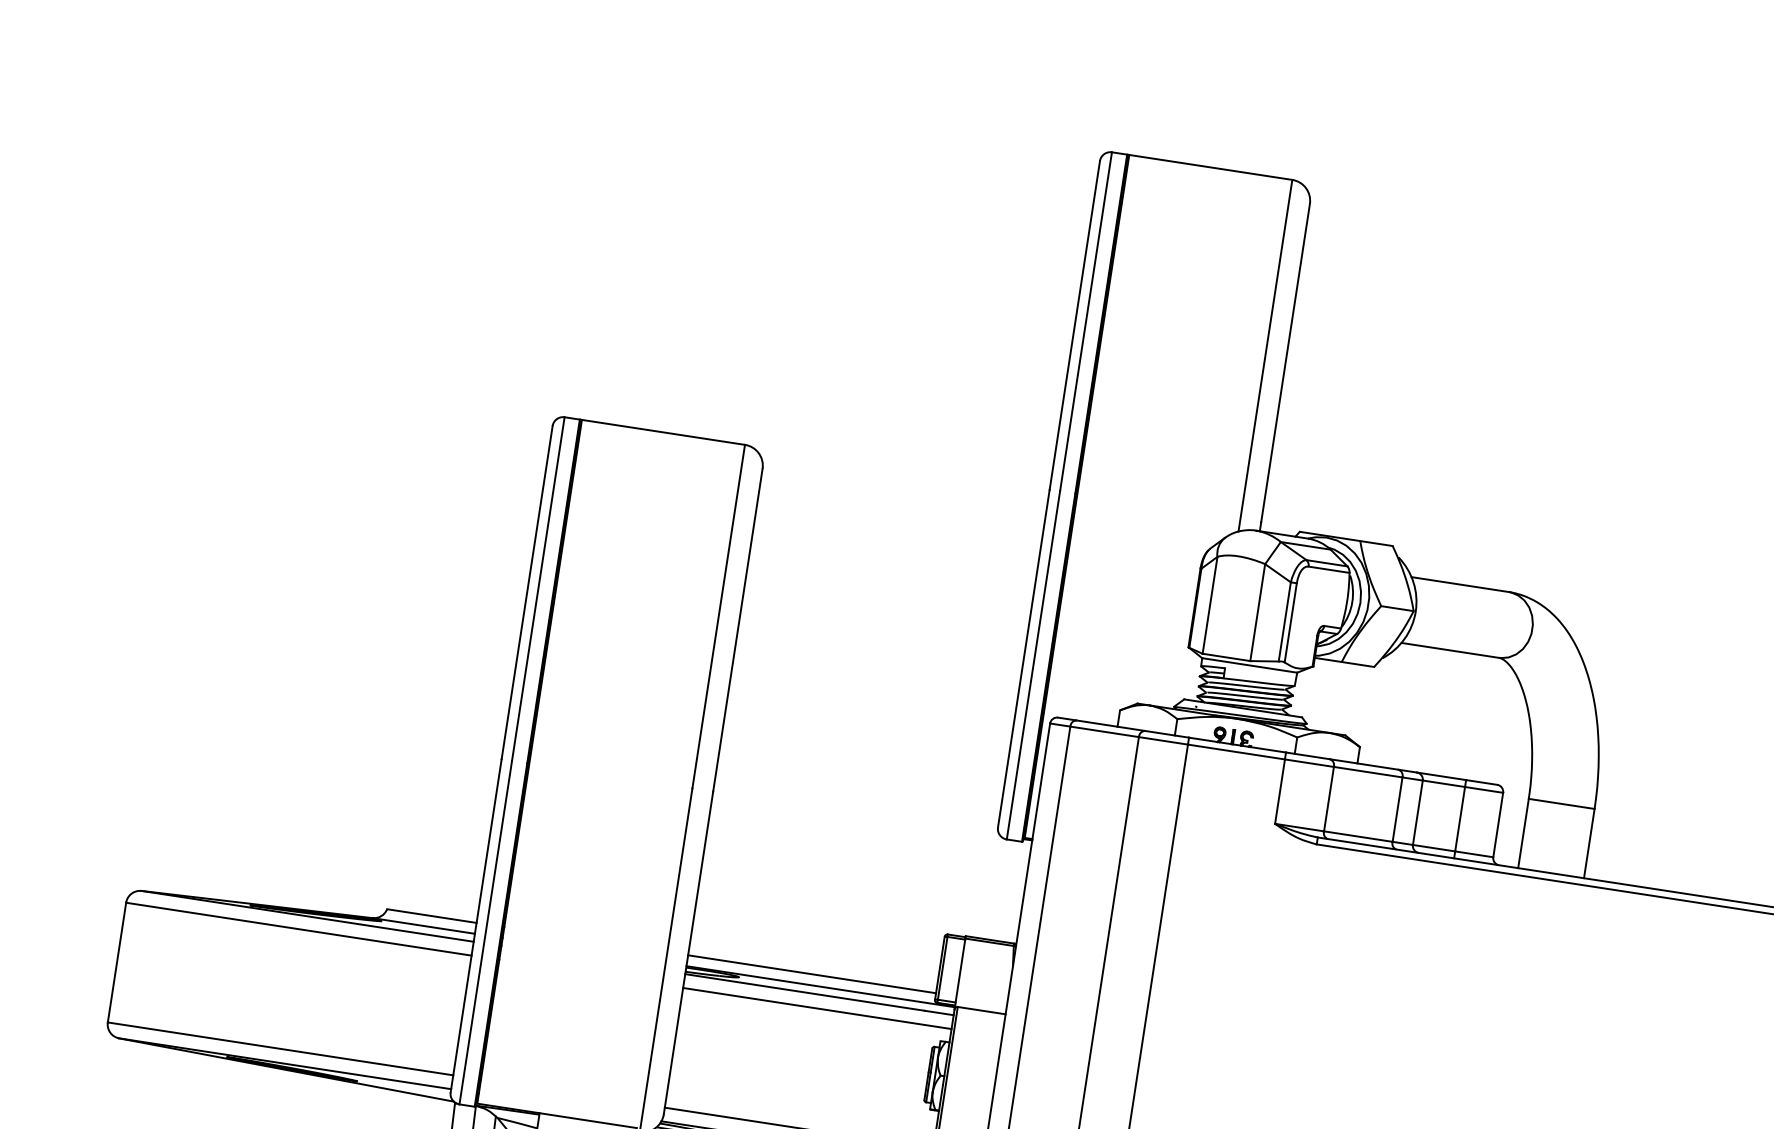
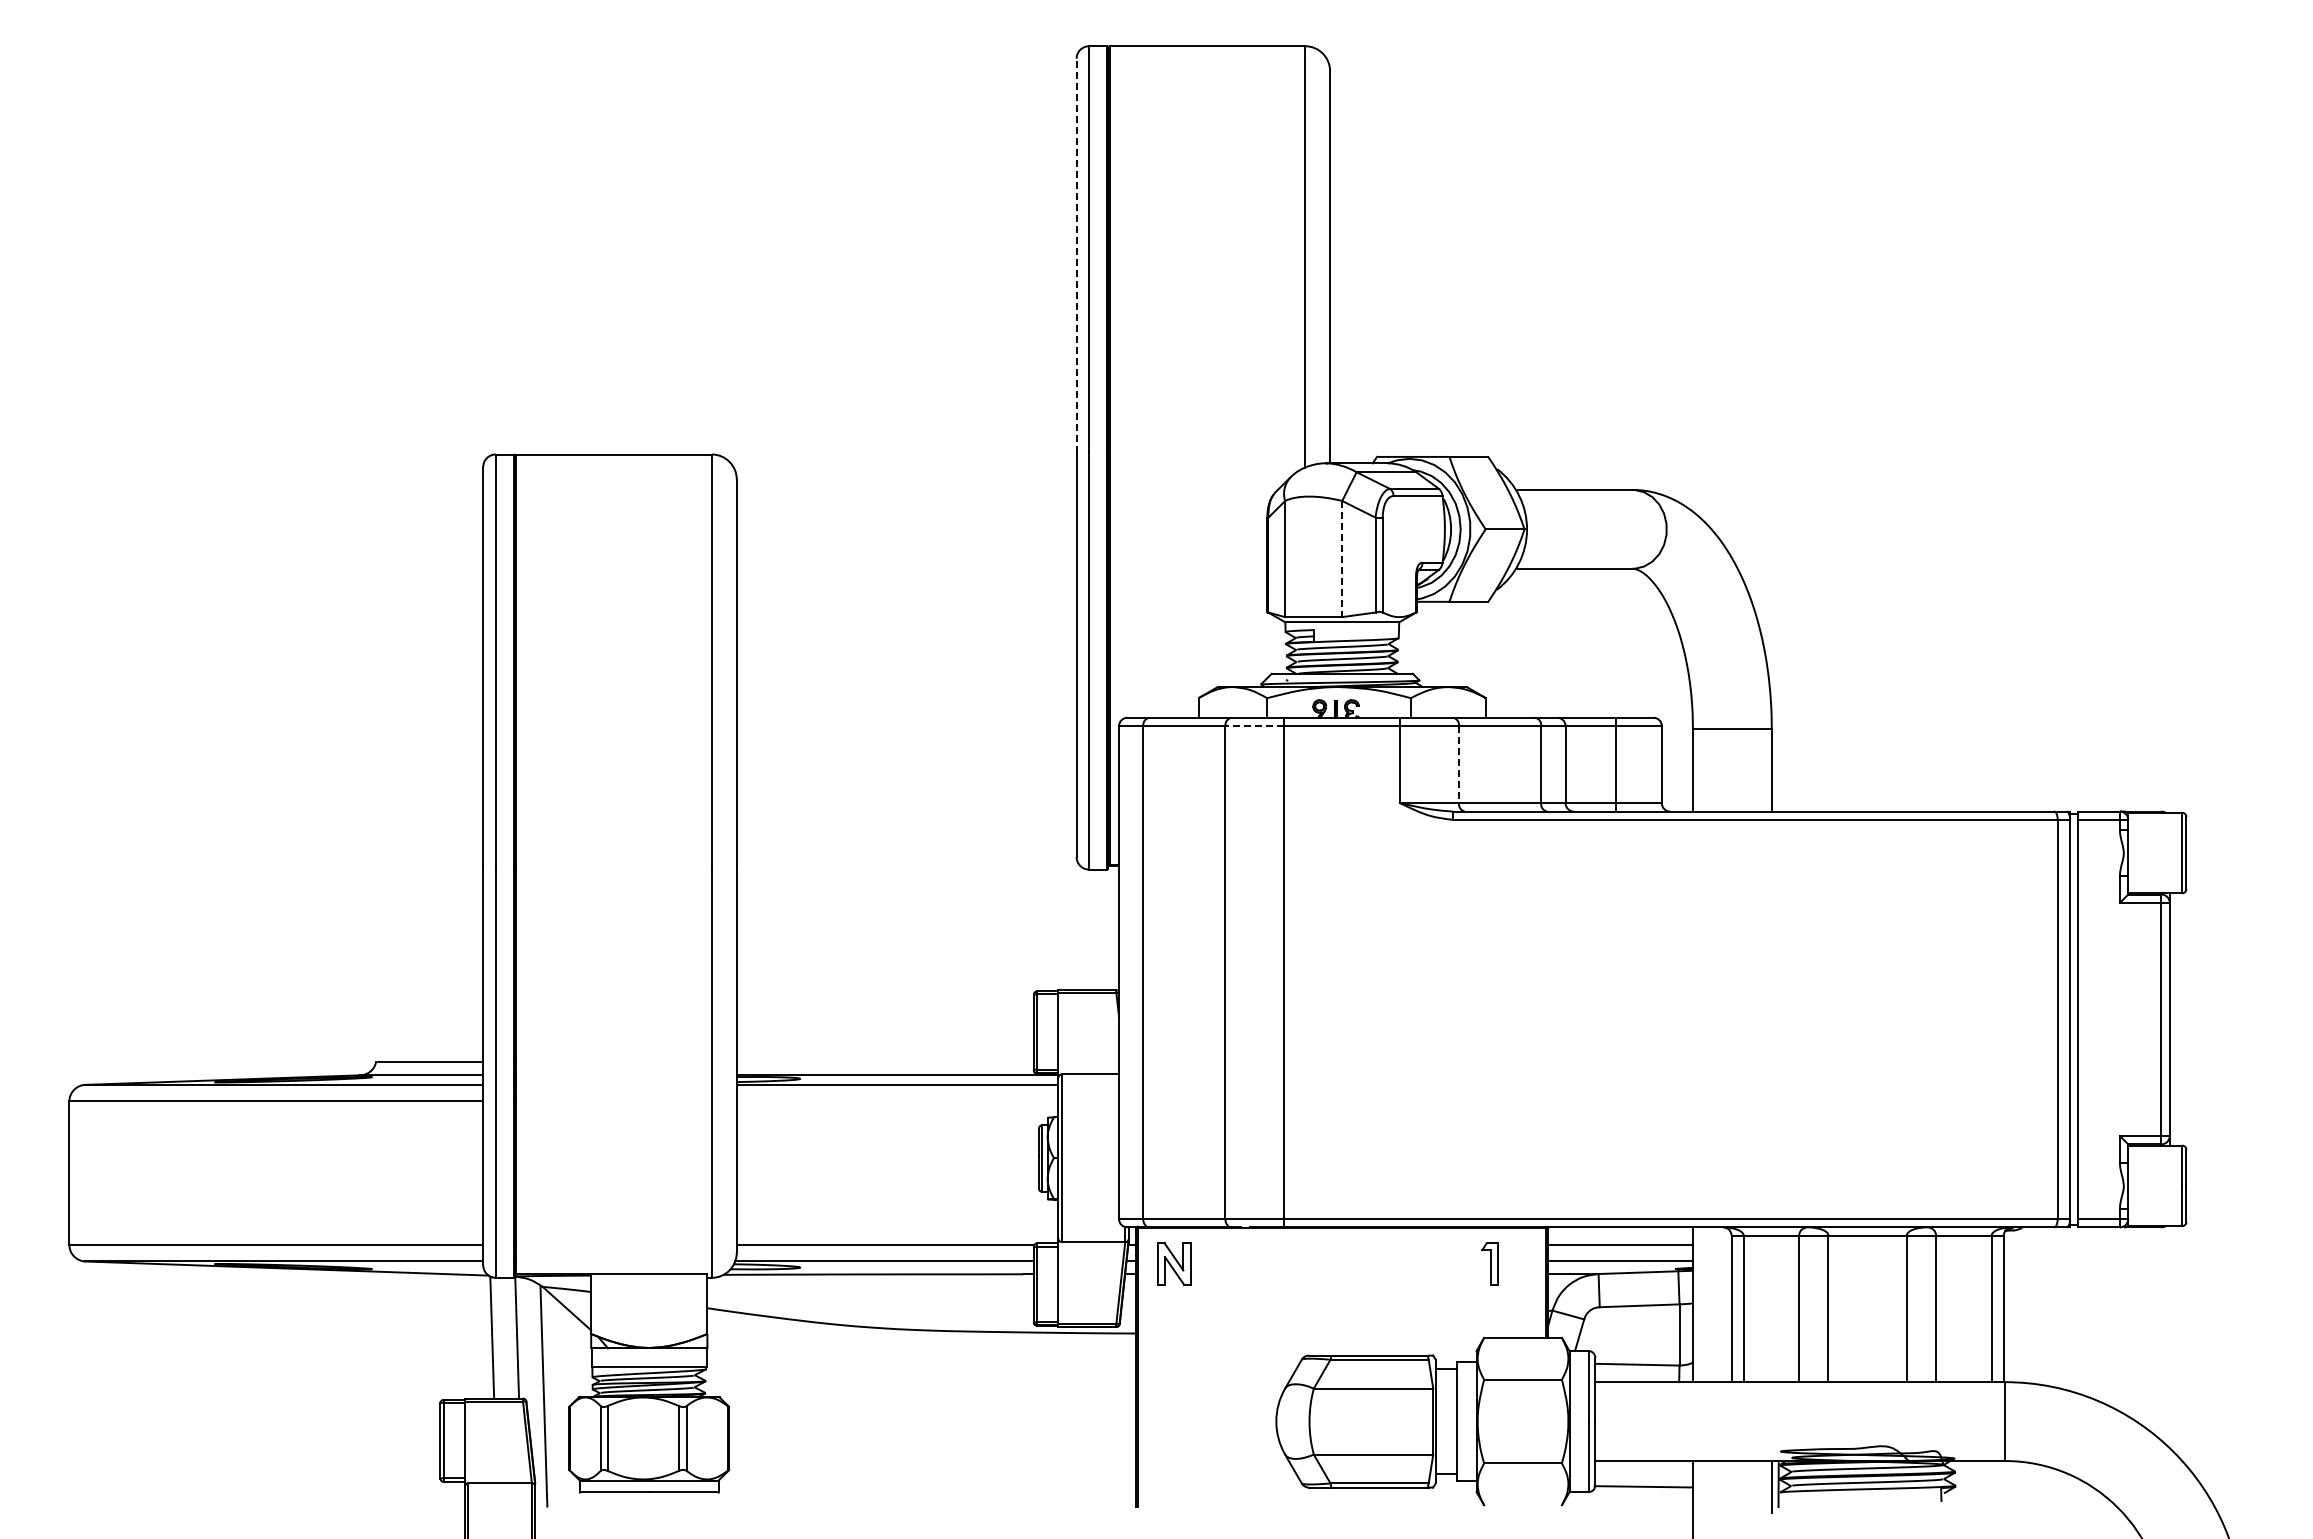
line: (1074, 325) -> (1076, 255), solid -> dashed
line: (1257, 613) -> (1342, 559), solid -> dashed
line: (1163, 741) -> (1254, 726), solid -> dashed
line: (1329, 799) -> (1459, 764), solid -> dashed
line: (811, 974) -> (884, 1062), removed
line: (817, 1008) -> (897, 1101), removed

